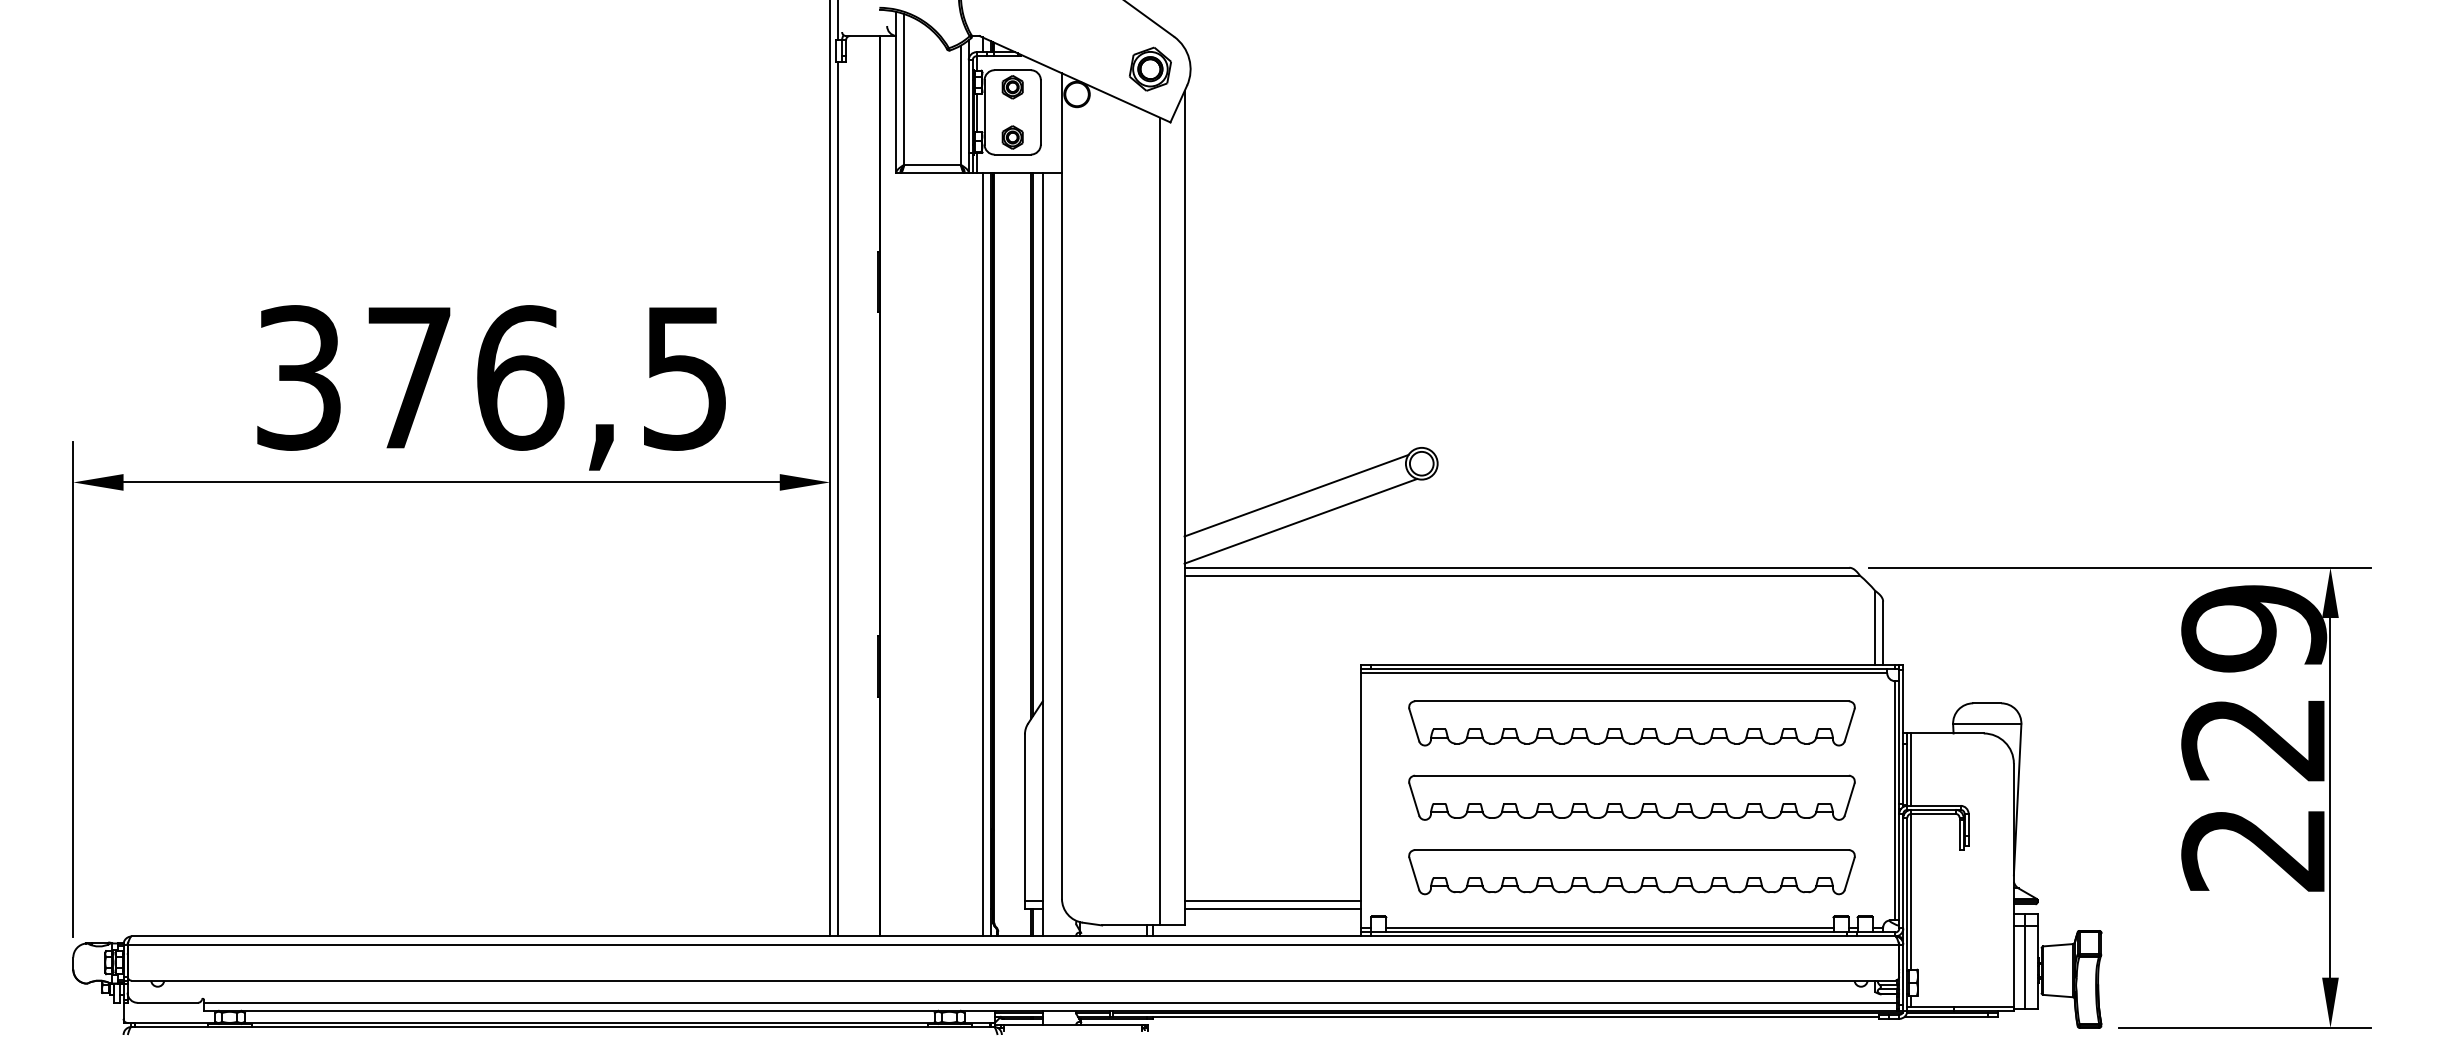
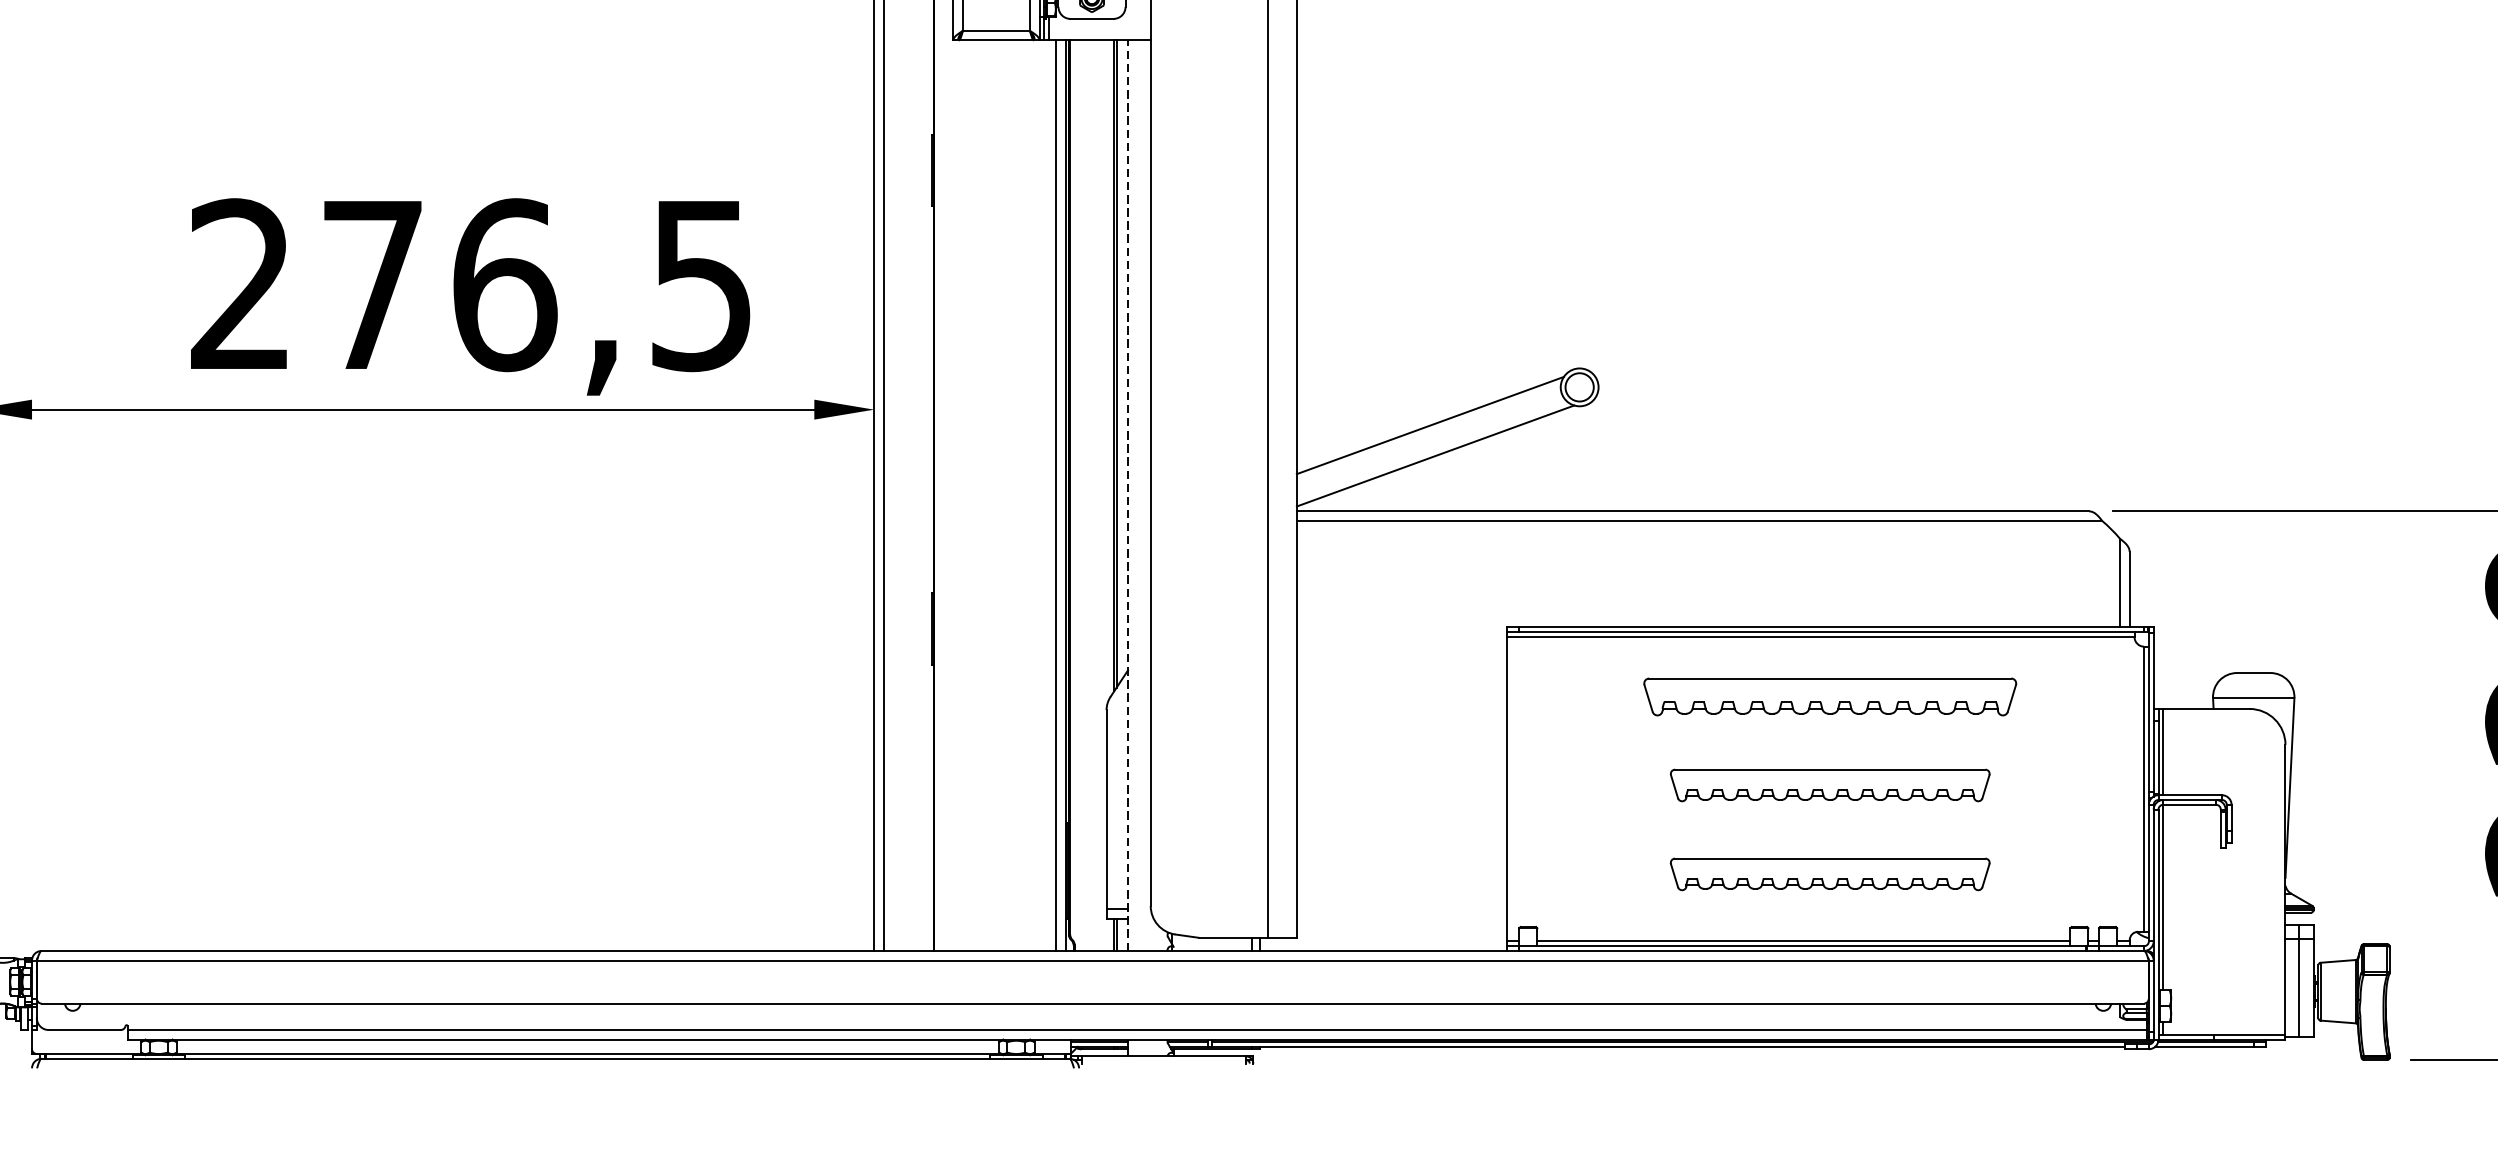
text: (298, 377) -> (240, 284), 376,5 -> 276,5
line: (1042, 554) -> (1127, 495), solid -> dashed
part: (1631, 723) -> (1829, 697), size x0.7
part: (1631, 797) -> (1829, 785), size x0.6
part: (1631, 872) -> (1829, 874), size x0.6
line: (1272, 901) -> (1401, 909), removed
line: (1272, 909) -> (1401, 918), removed

